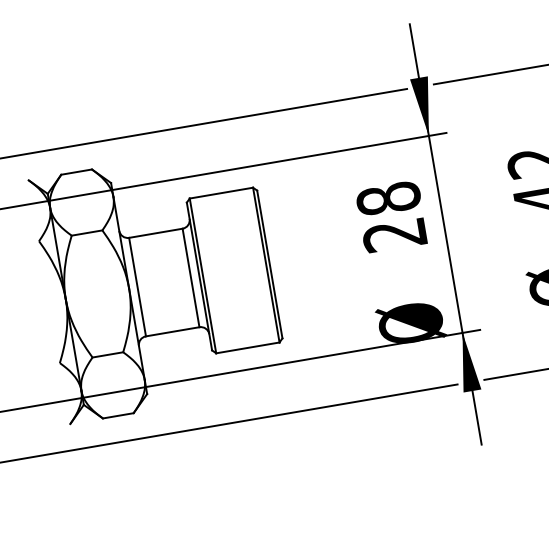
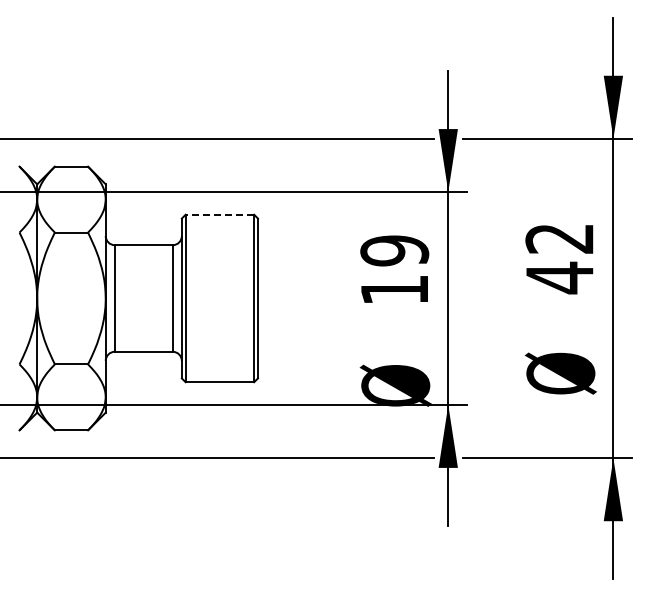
line: (221, 192) -> (219, 214), solid -> dashed
text: (391, 217) -> (394, 270), 28 -> 19

